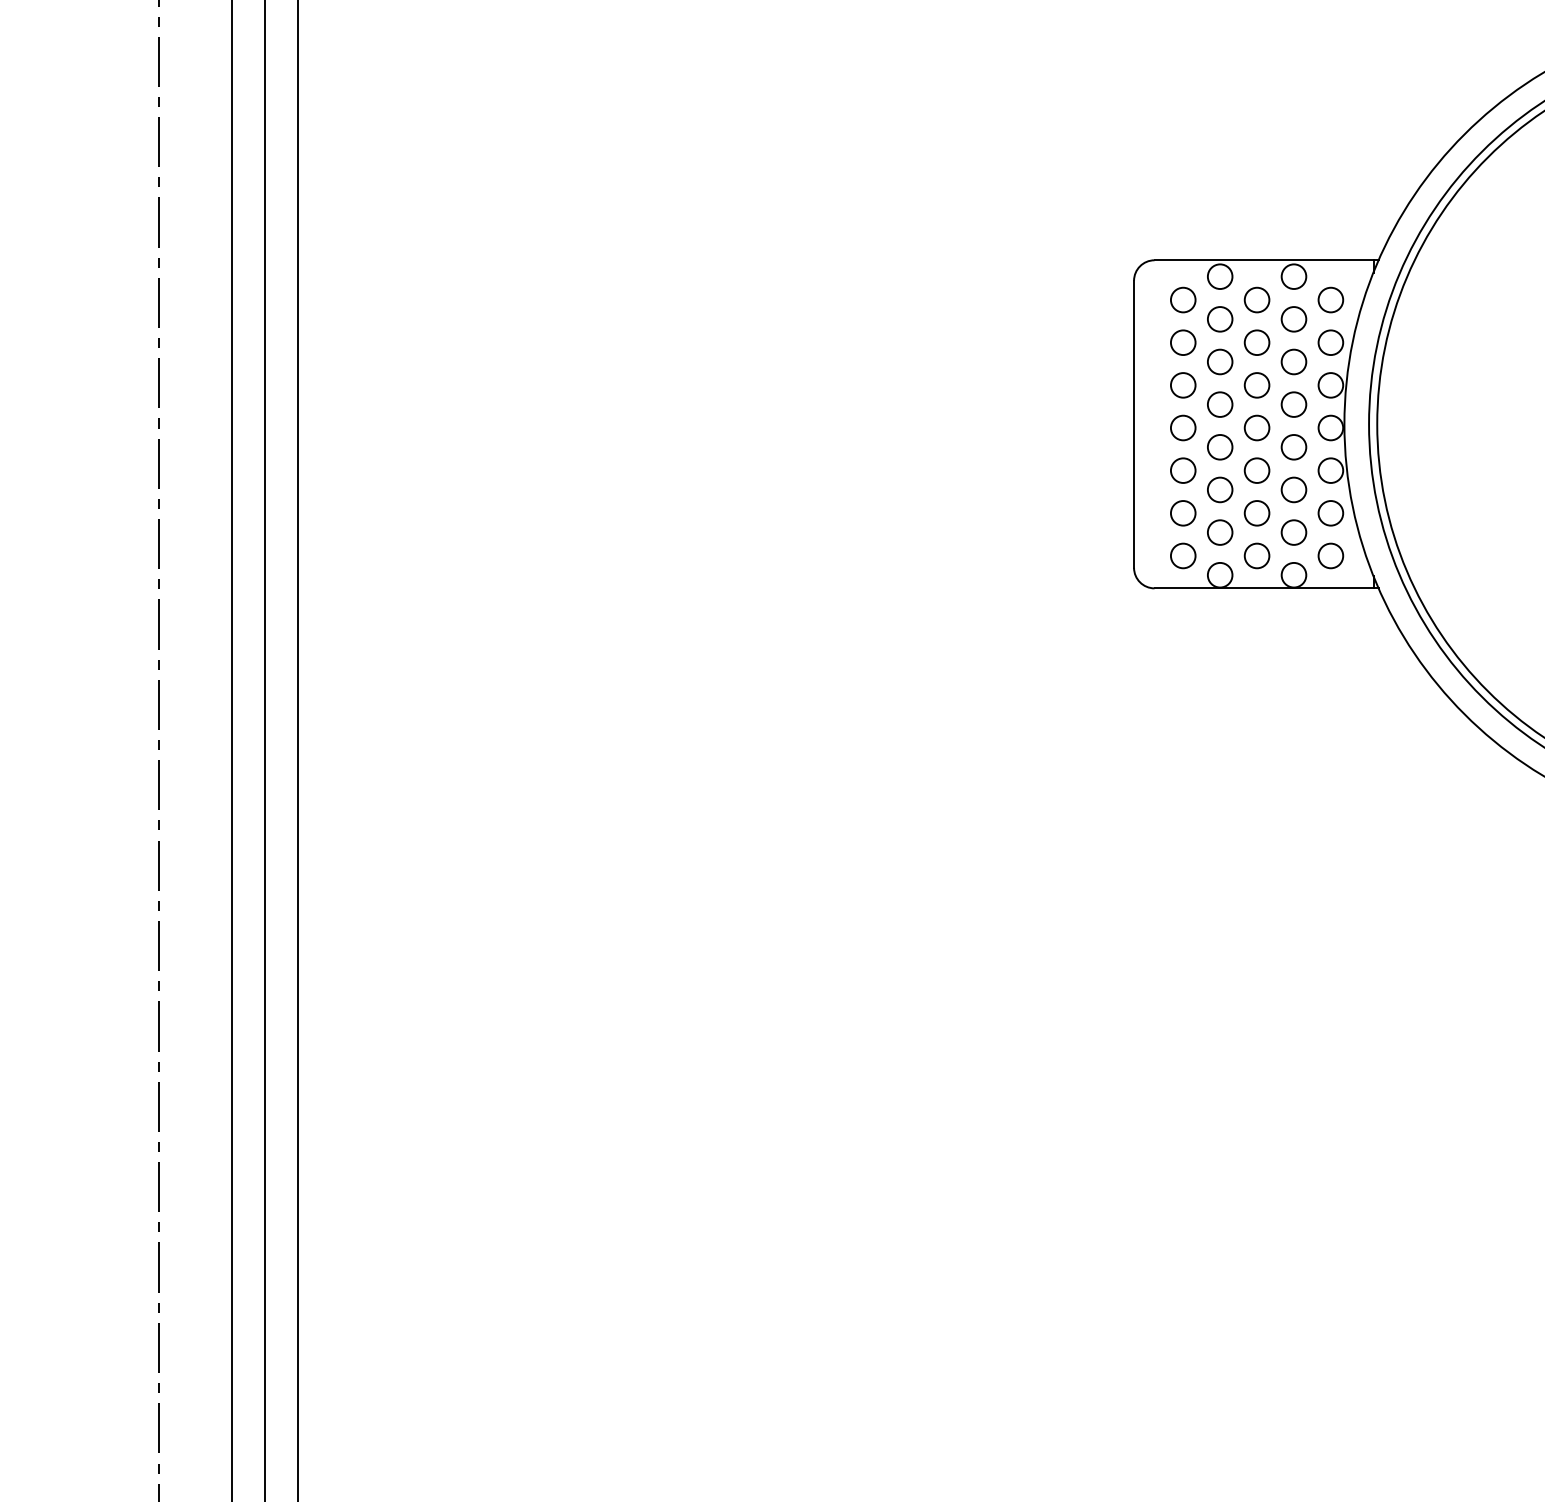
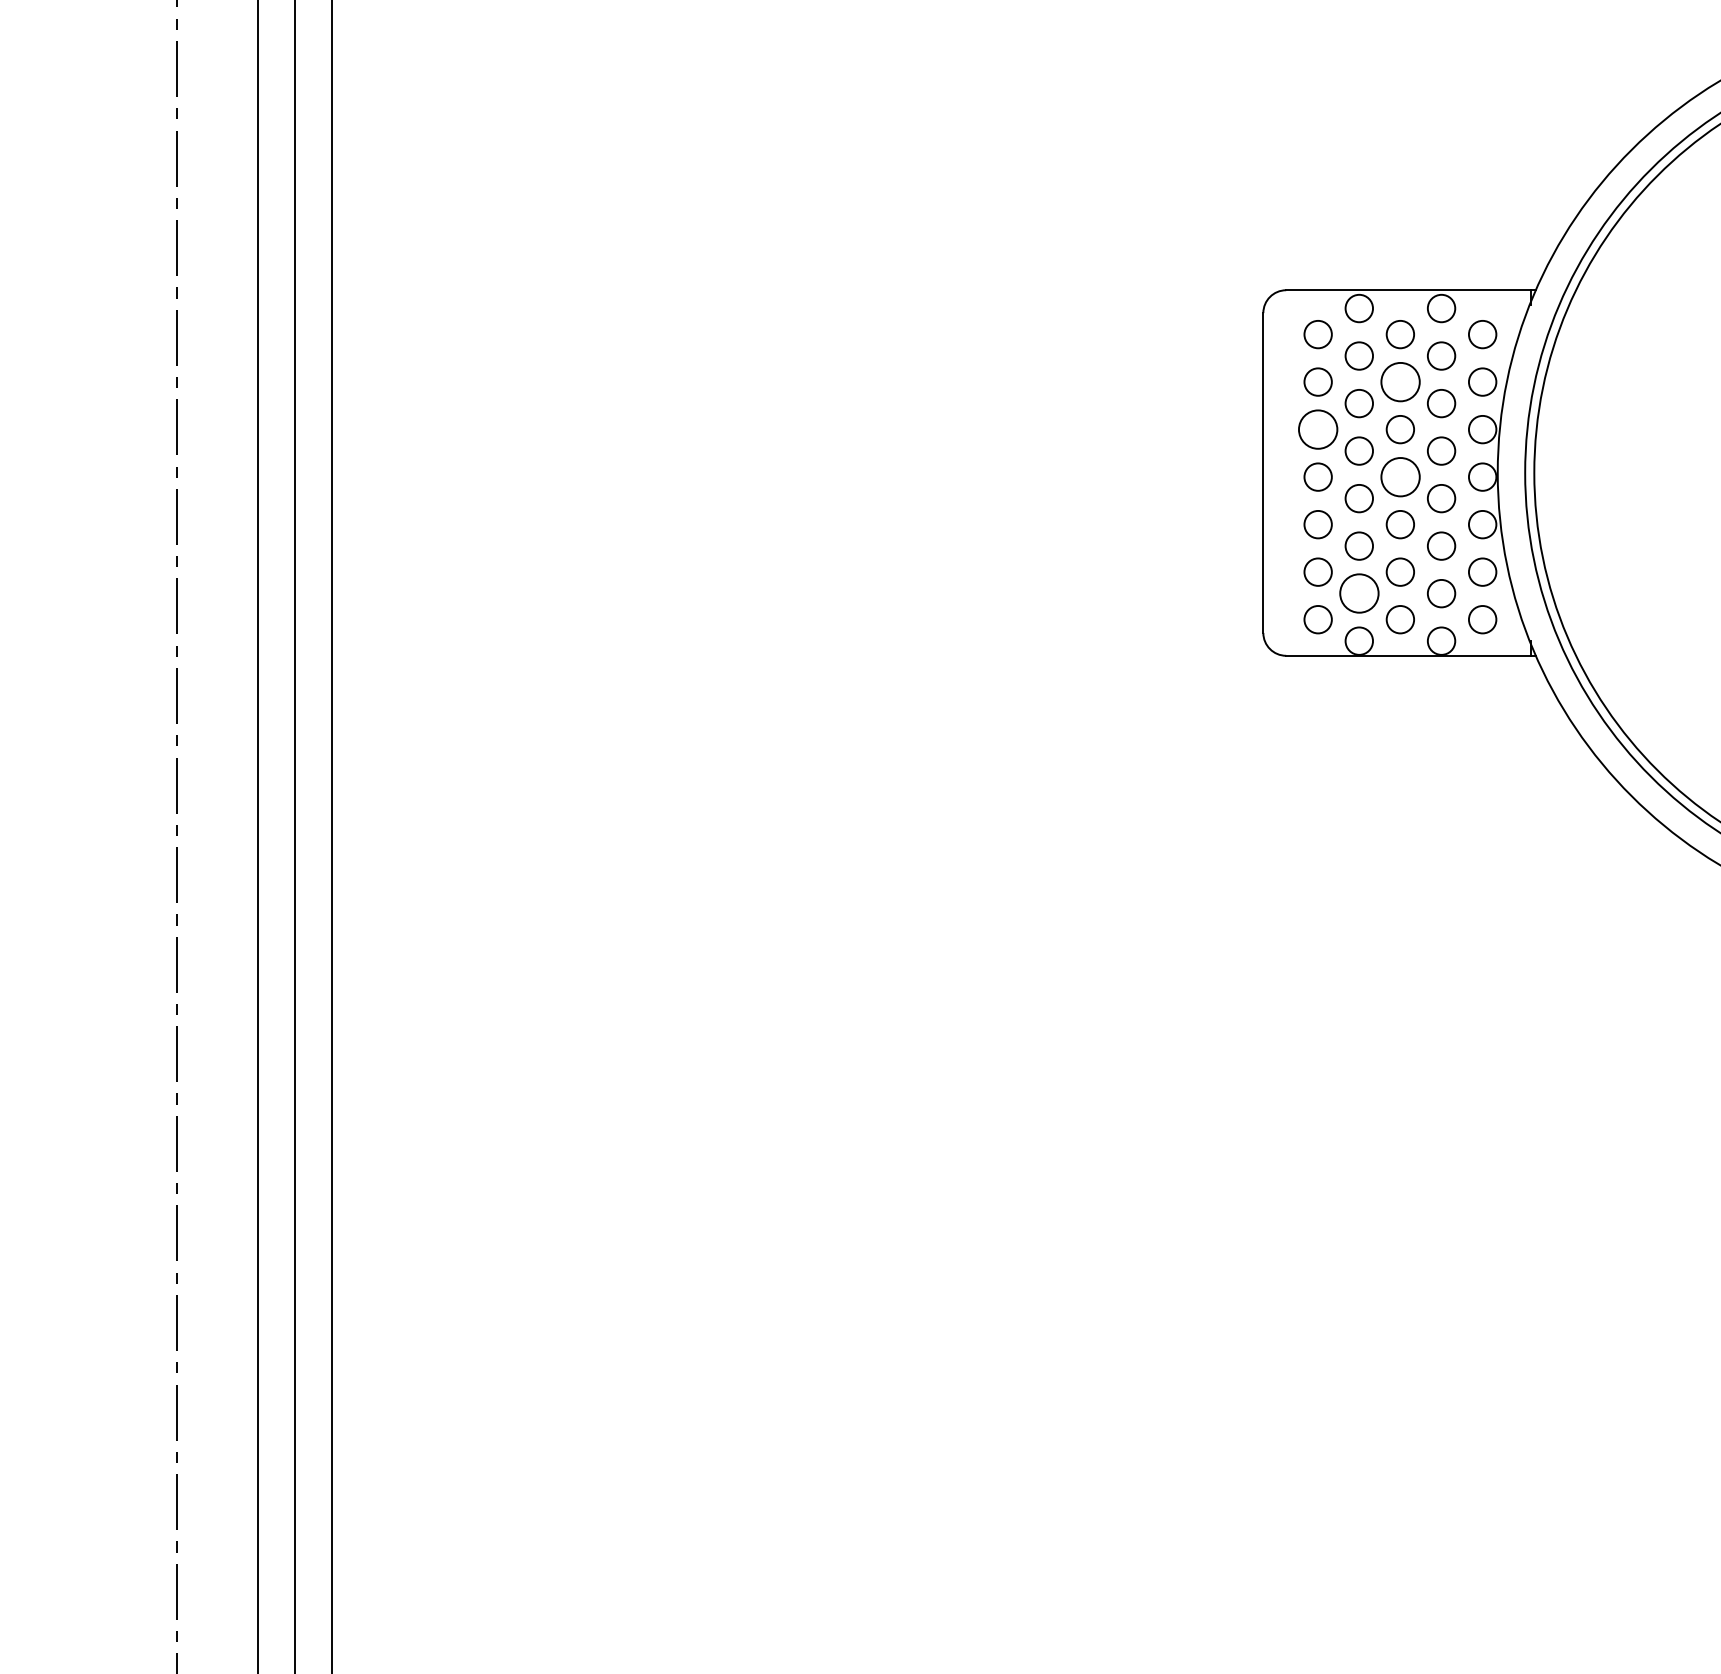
circle: (1256, 342) -> (1399, 381), size x1.4
circle: (1182, 385) -> (1317, 429), size x1.4
circle: (1256, 427) -> (1399, 476), size x1.4
circle: (1219, 532) -> (1358, 593), size x1.4

